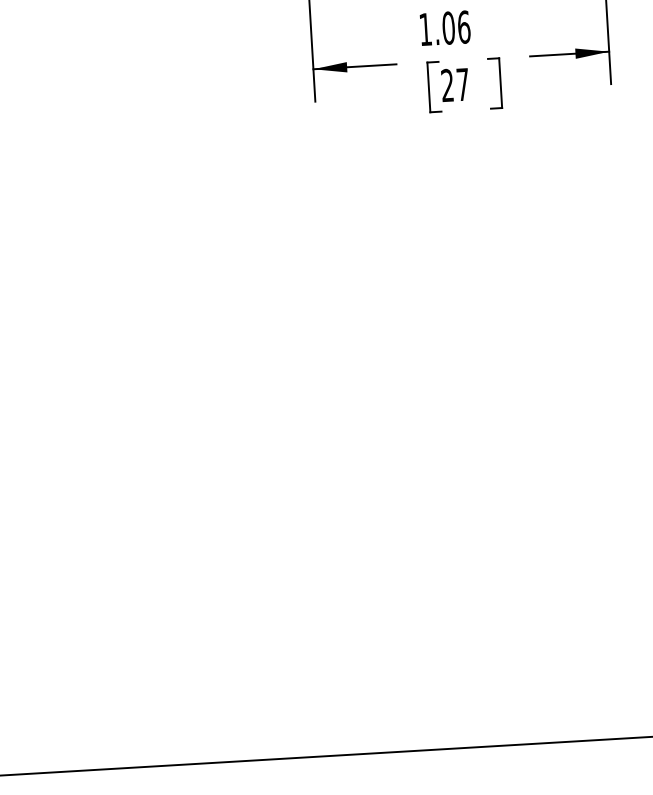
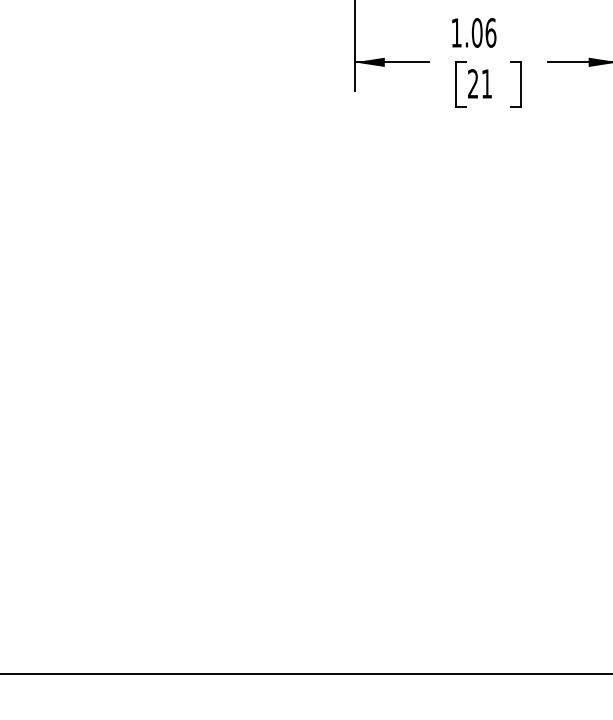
text: (462, 84) -> (486, 83), 27 -> 21

